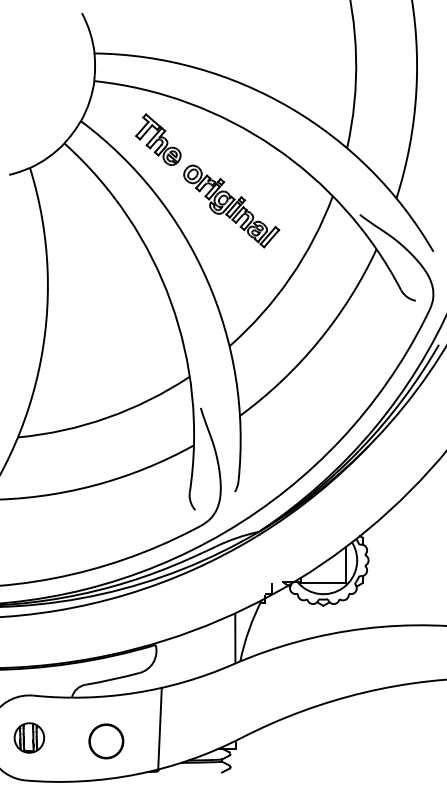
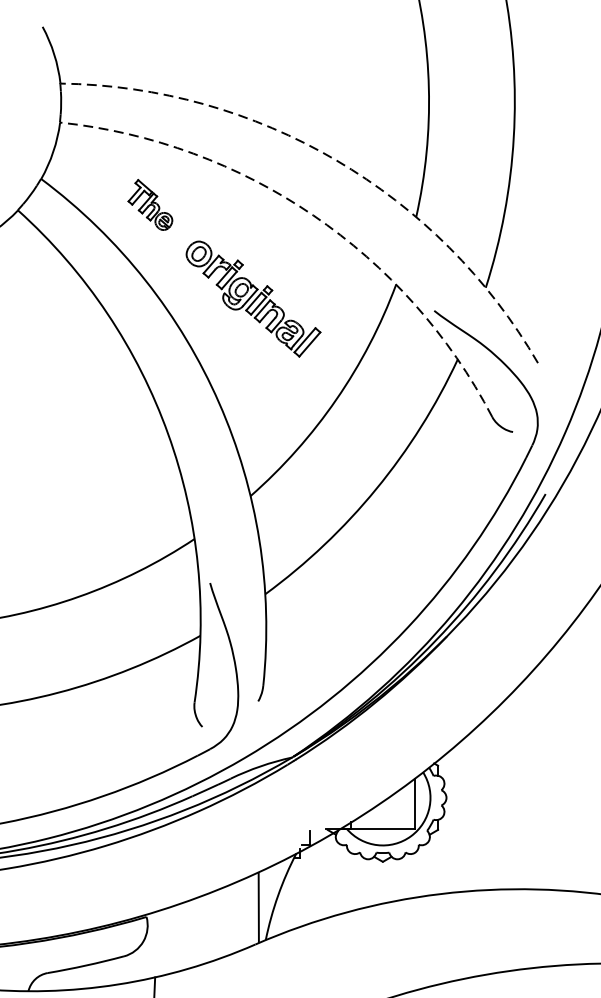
arc: (290, 107) -> (336, 159), solid -> dashed
part: (158, 139) -> (150, 204), size x0.7
arc: (273, 146) -> (312, 214), solid -> dashed

